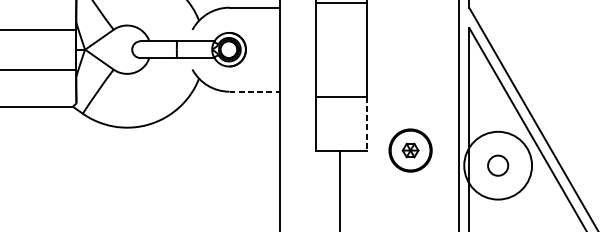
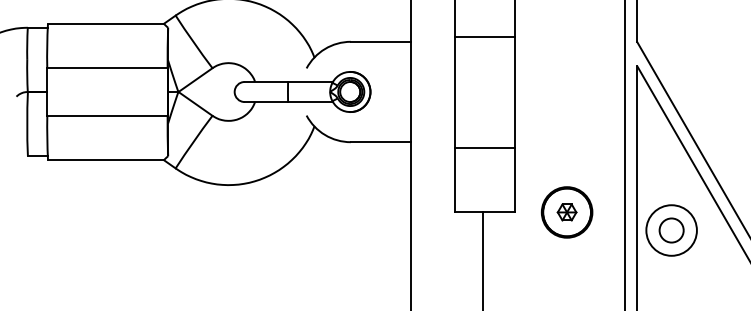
line: (255, 91) -> (381, 142), dashed -> solid
line: (366, 123) -> (514, 180), dashed -> solid
circle: (498, 165) -> (671, 230), size x0.62

